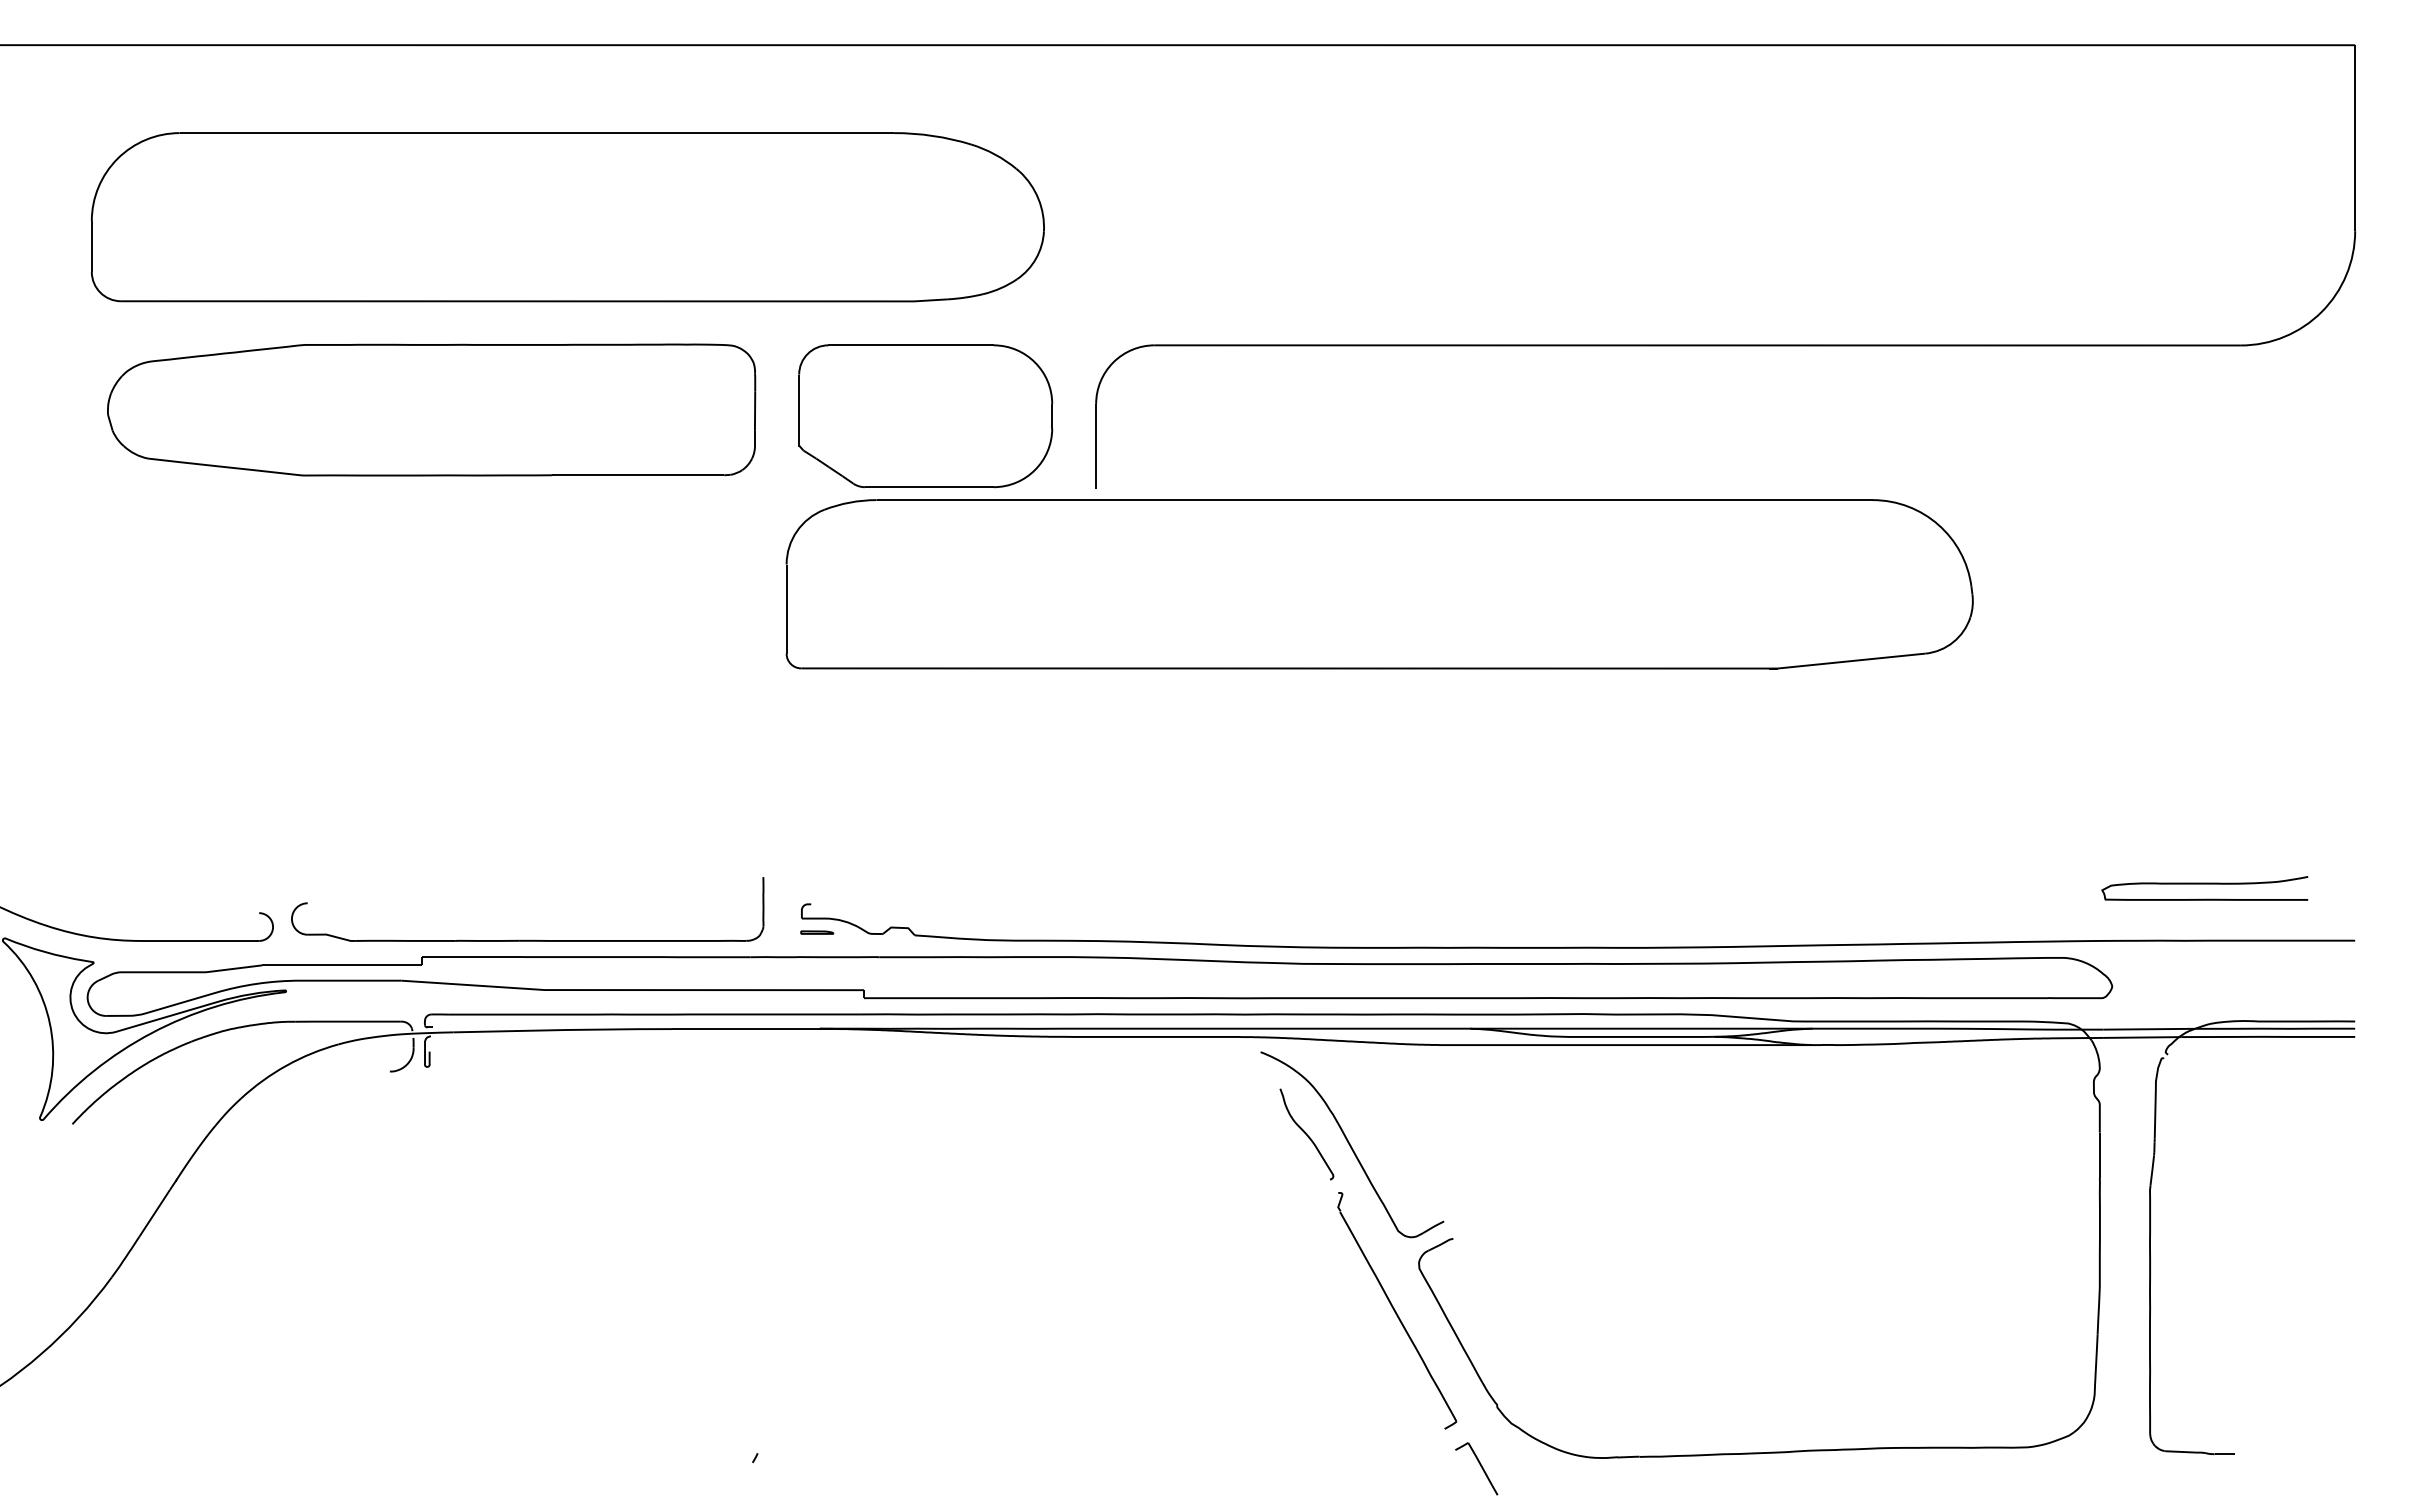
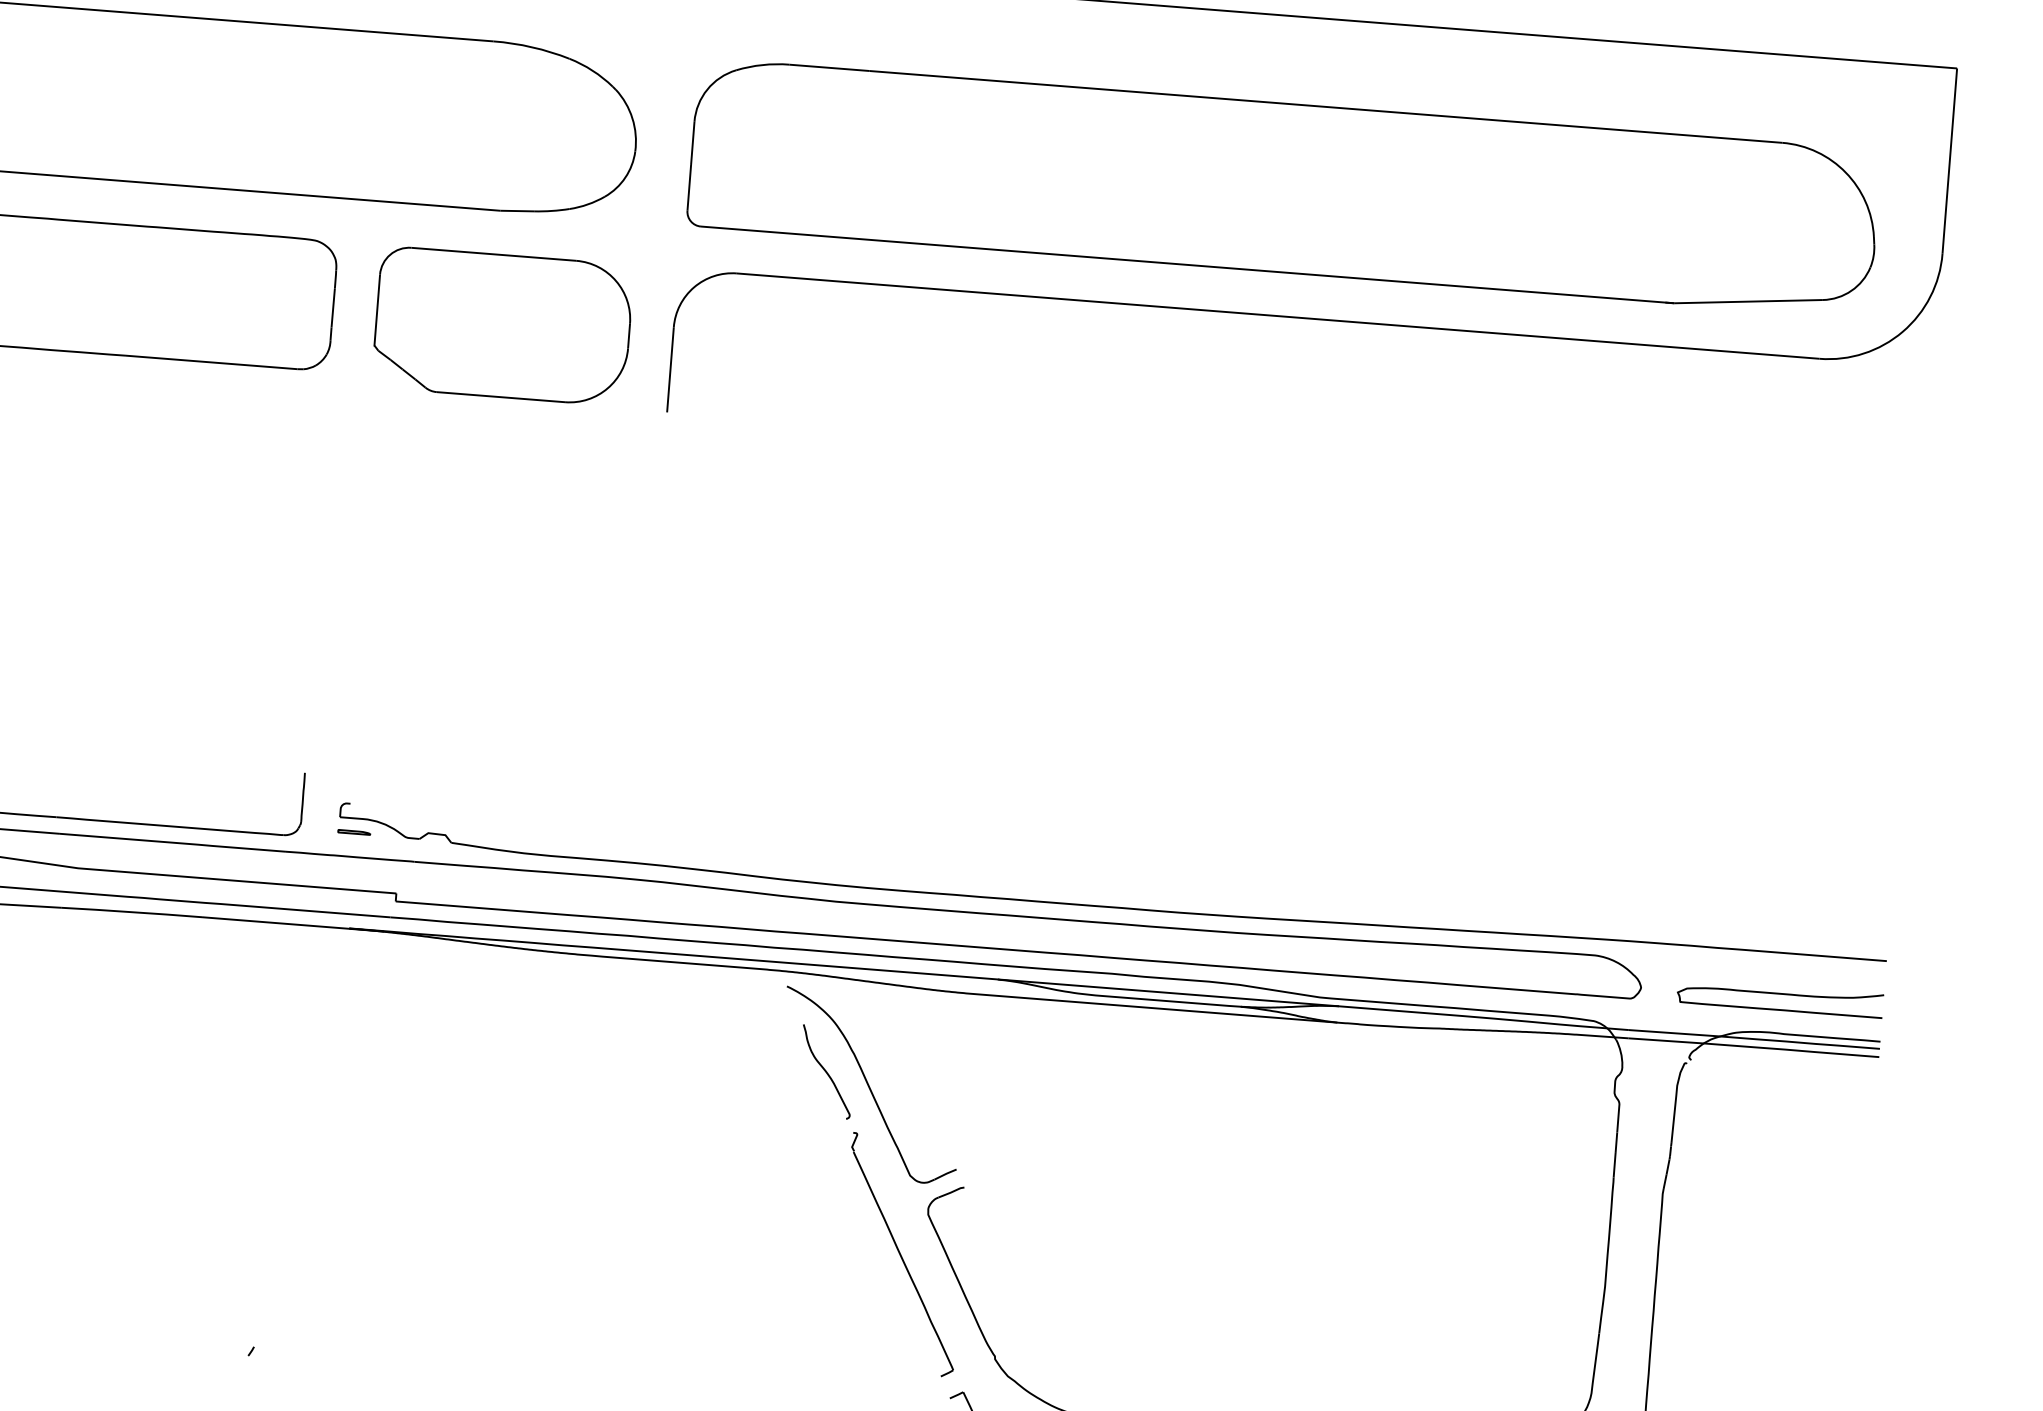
part: (1379, 584) -> (1283, 188), moved
curve: (2204, 884) -> (1780, 994), moved

